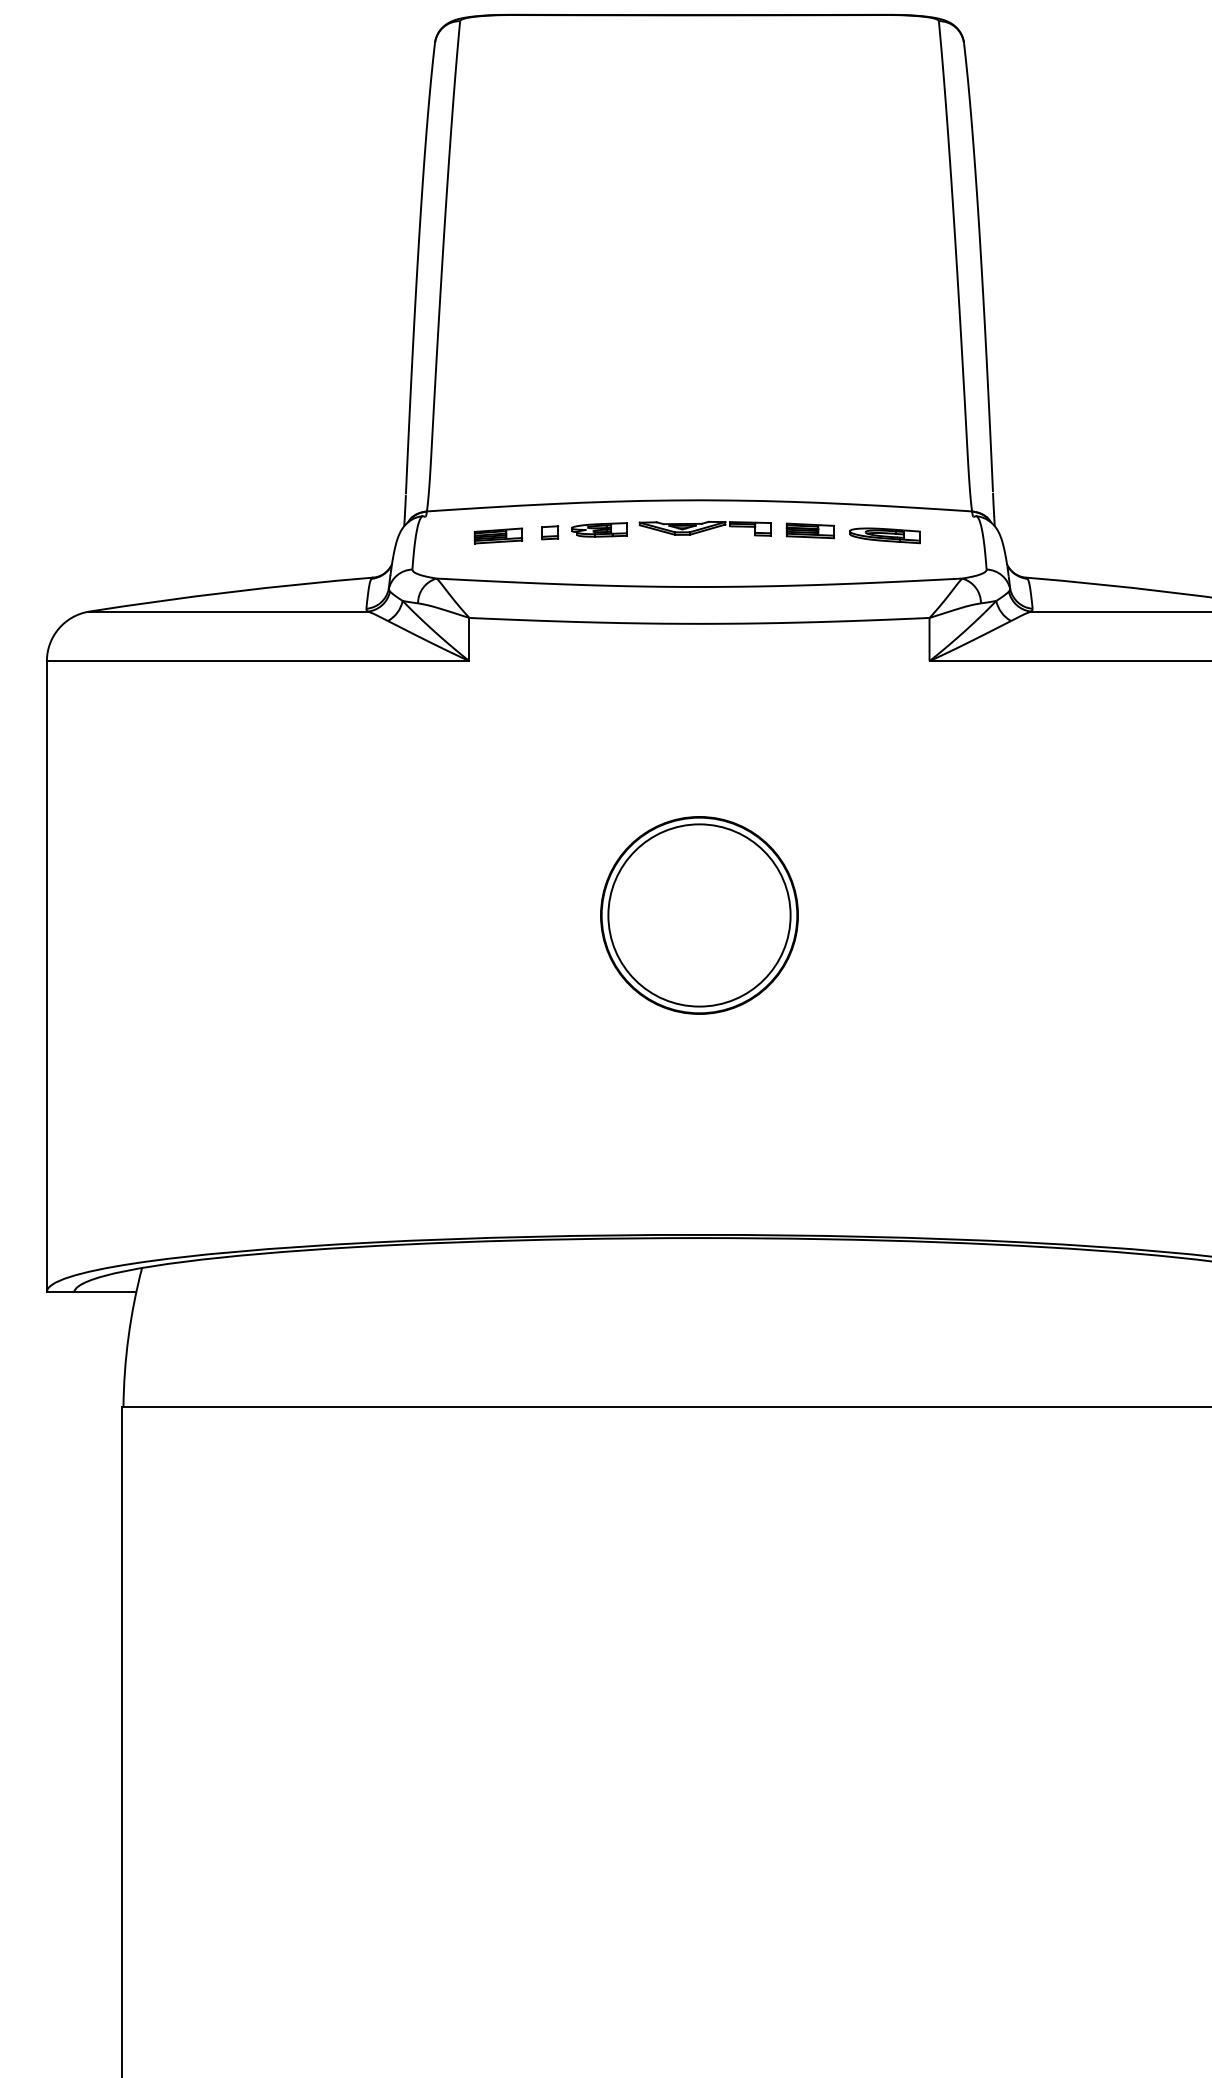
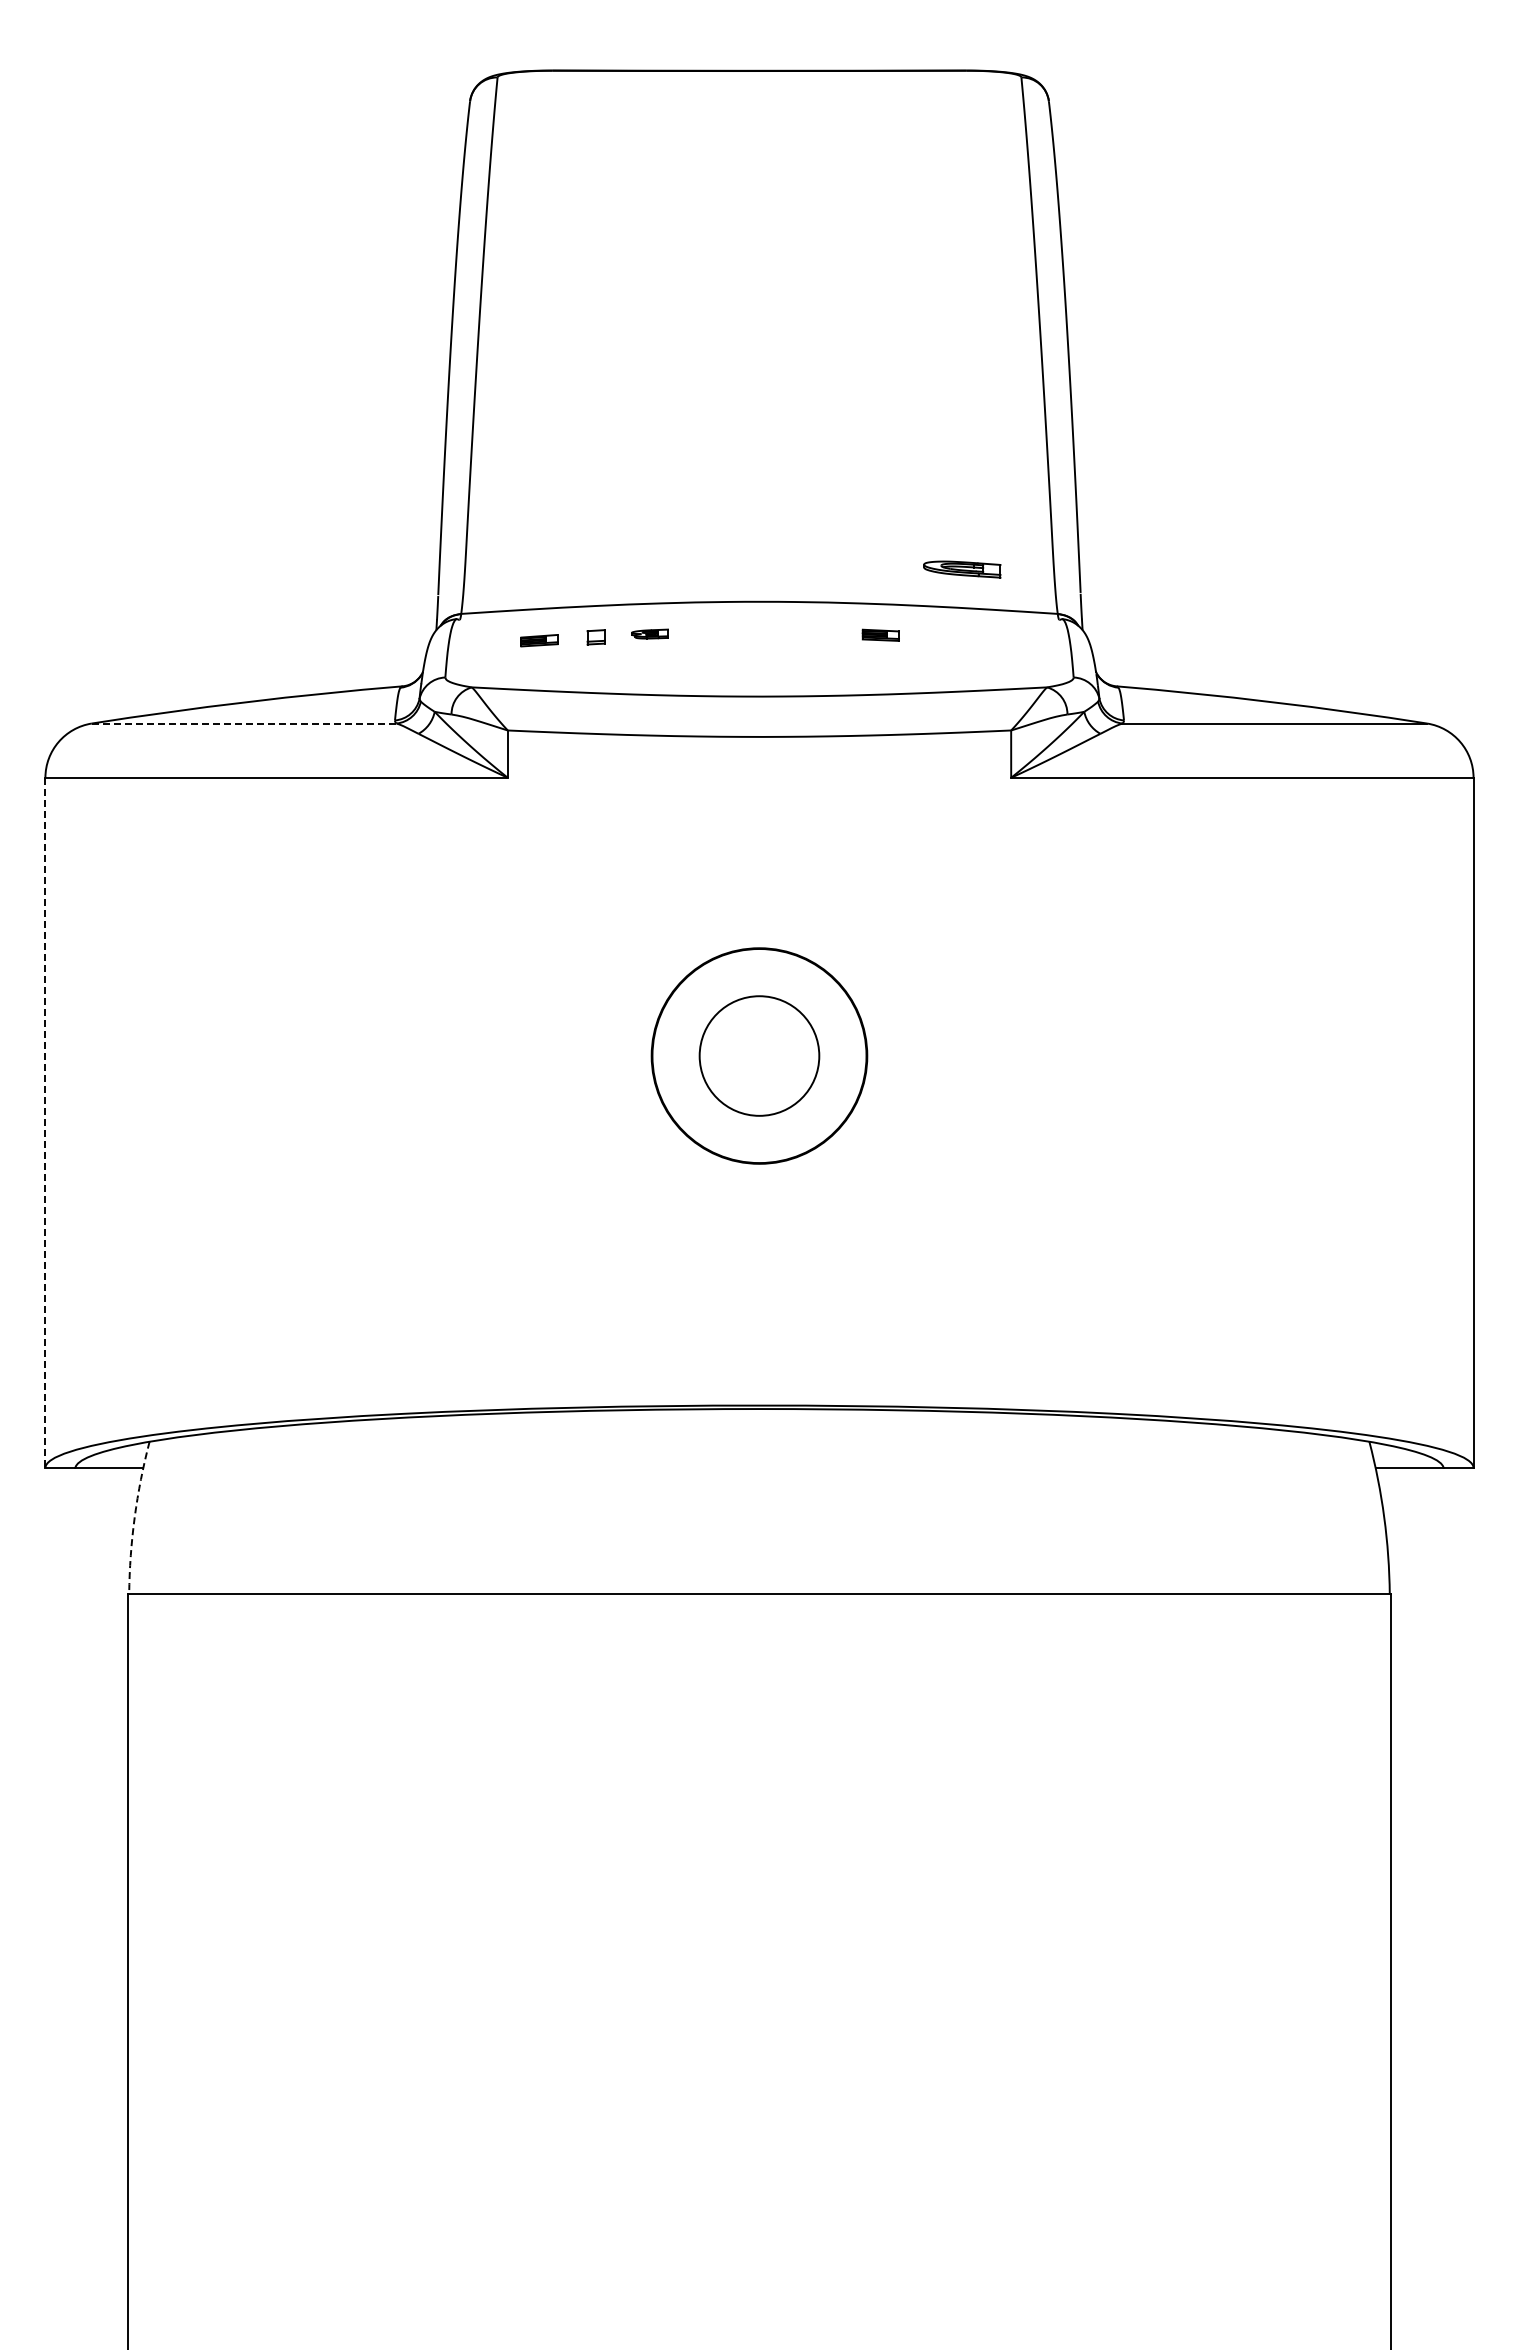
part: (704, 528) -> (765, 632), removed
part: (598, 529) -> (649, 633), size x0.6
part: (810, 531) -> (880, 635), size x0.7
part: (498, 535) -> (539, 640), size x0.7
part: (885, 535) -> (962, 569), moved
line: (228, 611) -> (244, 723), solid -> dashed
circle: (699, 914) -> (759, 1055), size x0.6
line: (46, 977) -> (45, 1123), solid -> dashed
arc: (128, 1337) -> (134, 1517), solid -> dashed

